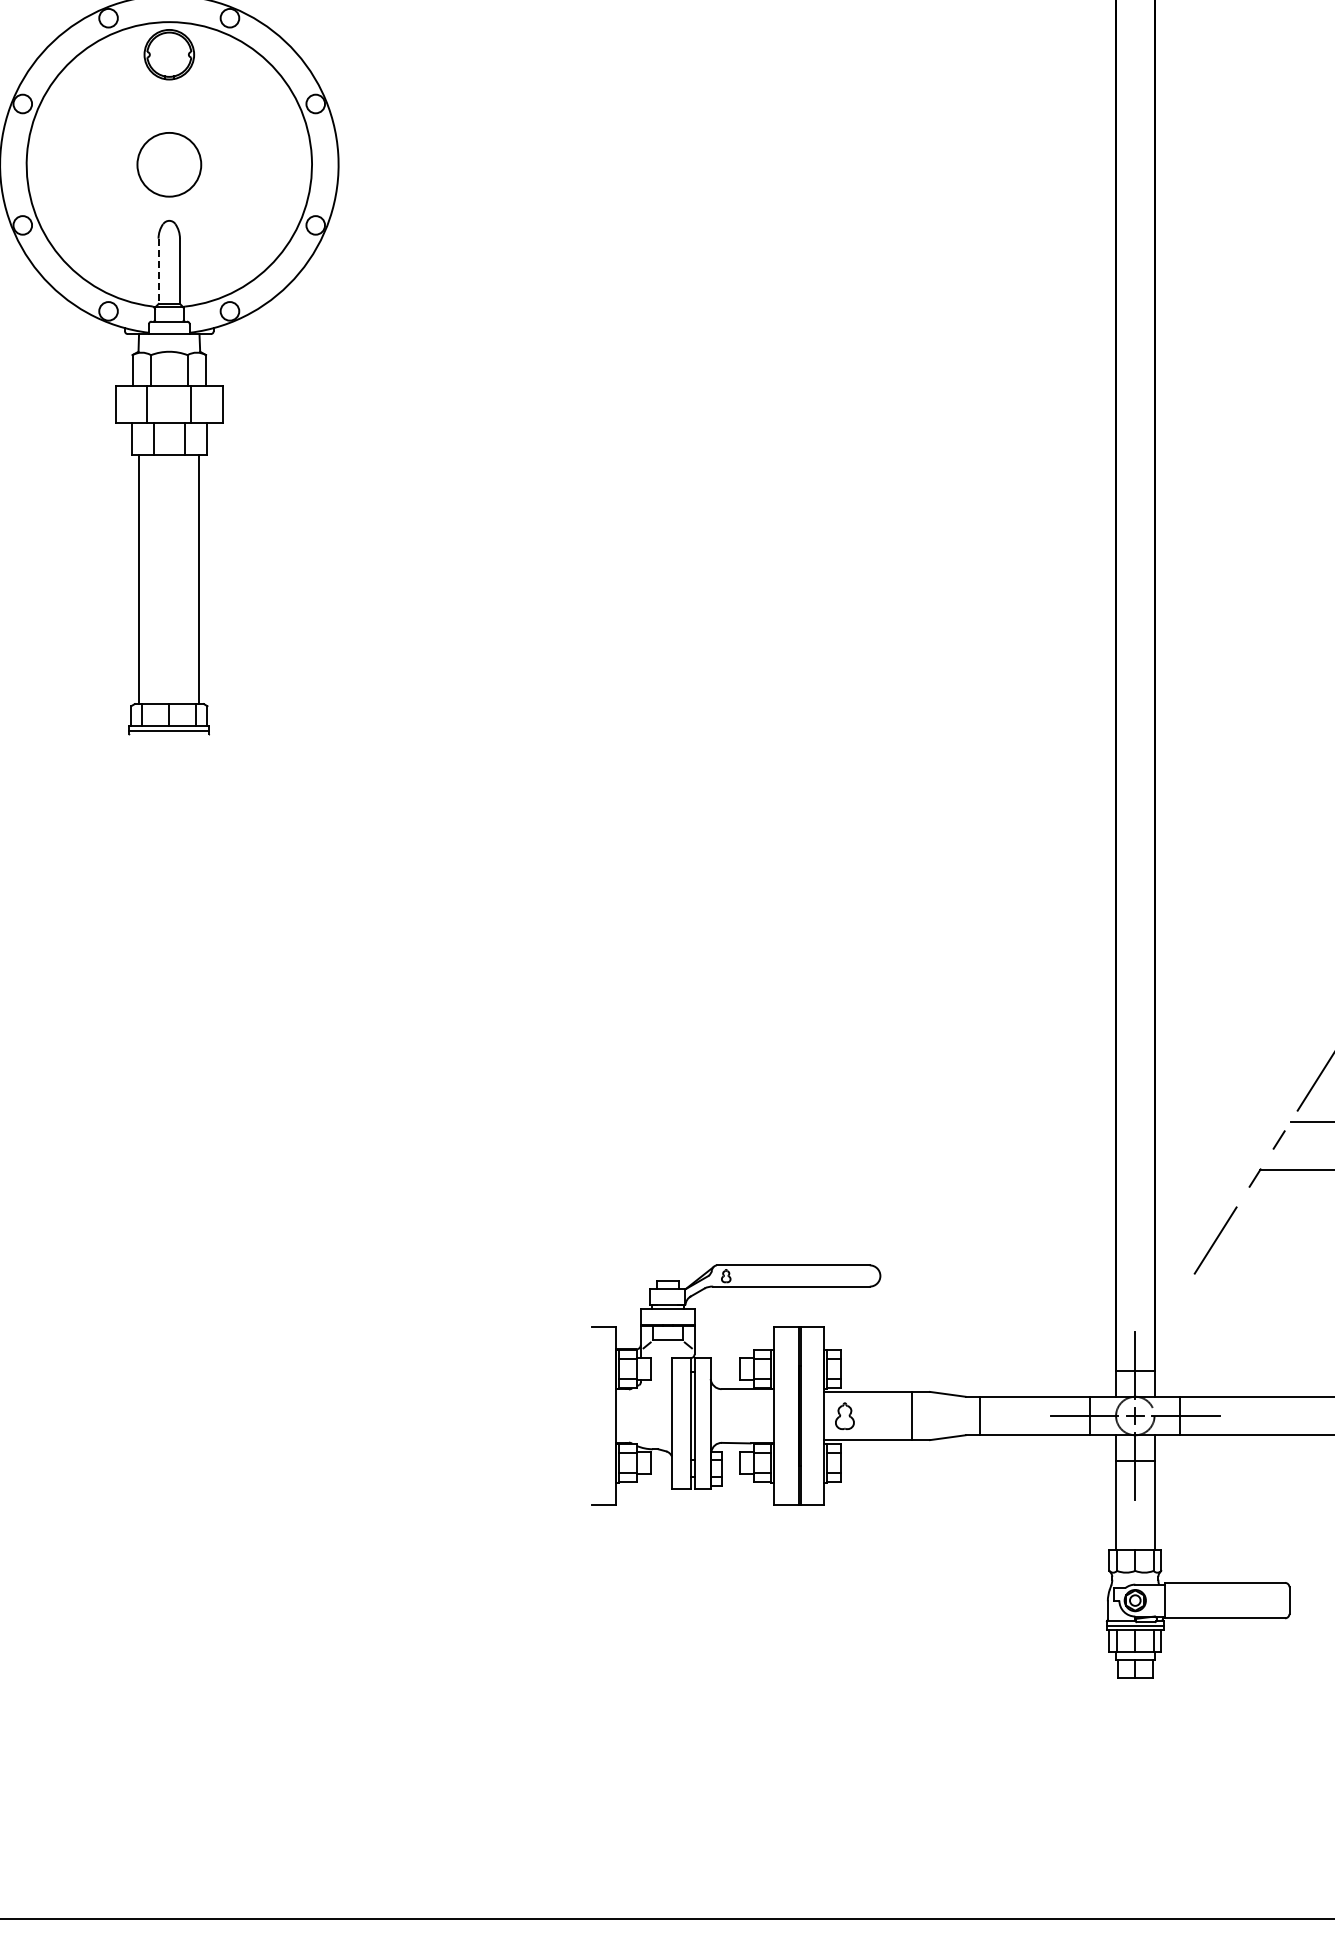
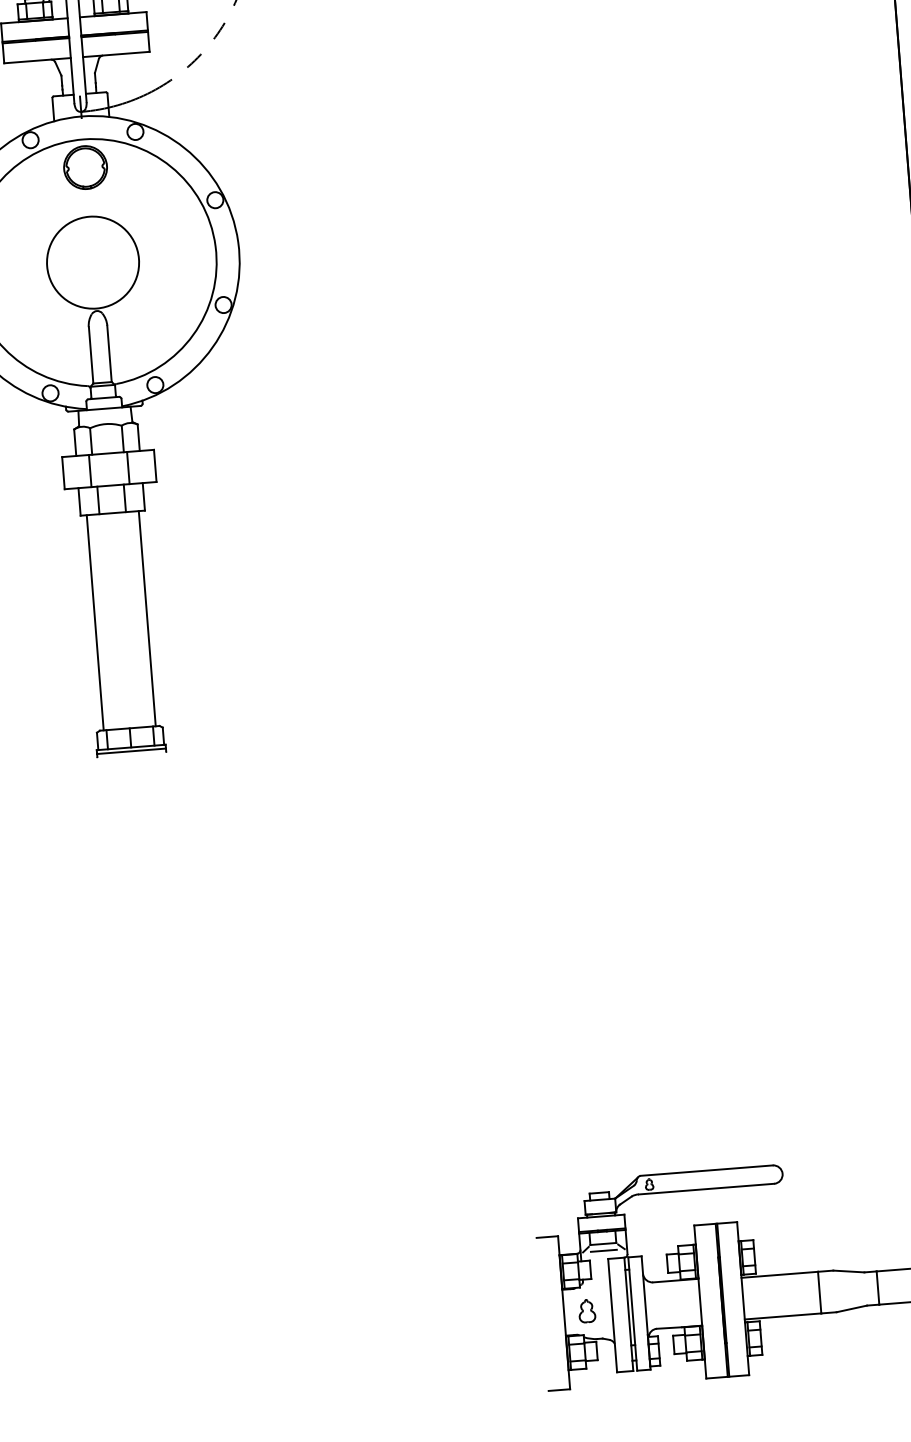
circle: (169, 164) -> (93, 262), size x1.67
line: (158, 271) -> (90, 355), dashed -> solid
line: (667, 1348) -> (603, 1250), added
part: (844, 1415) -> (586, 1310), moved

